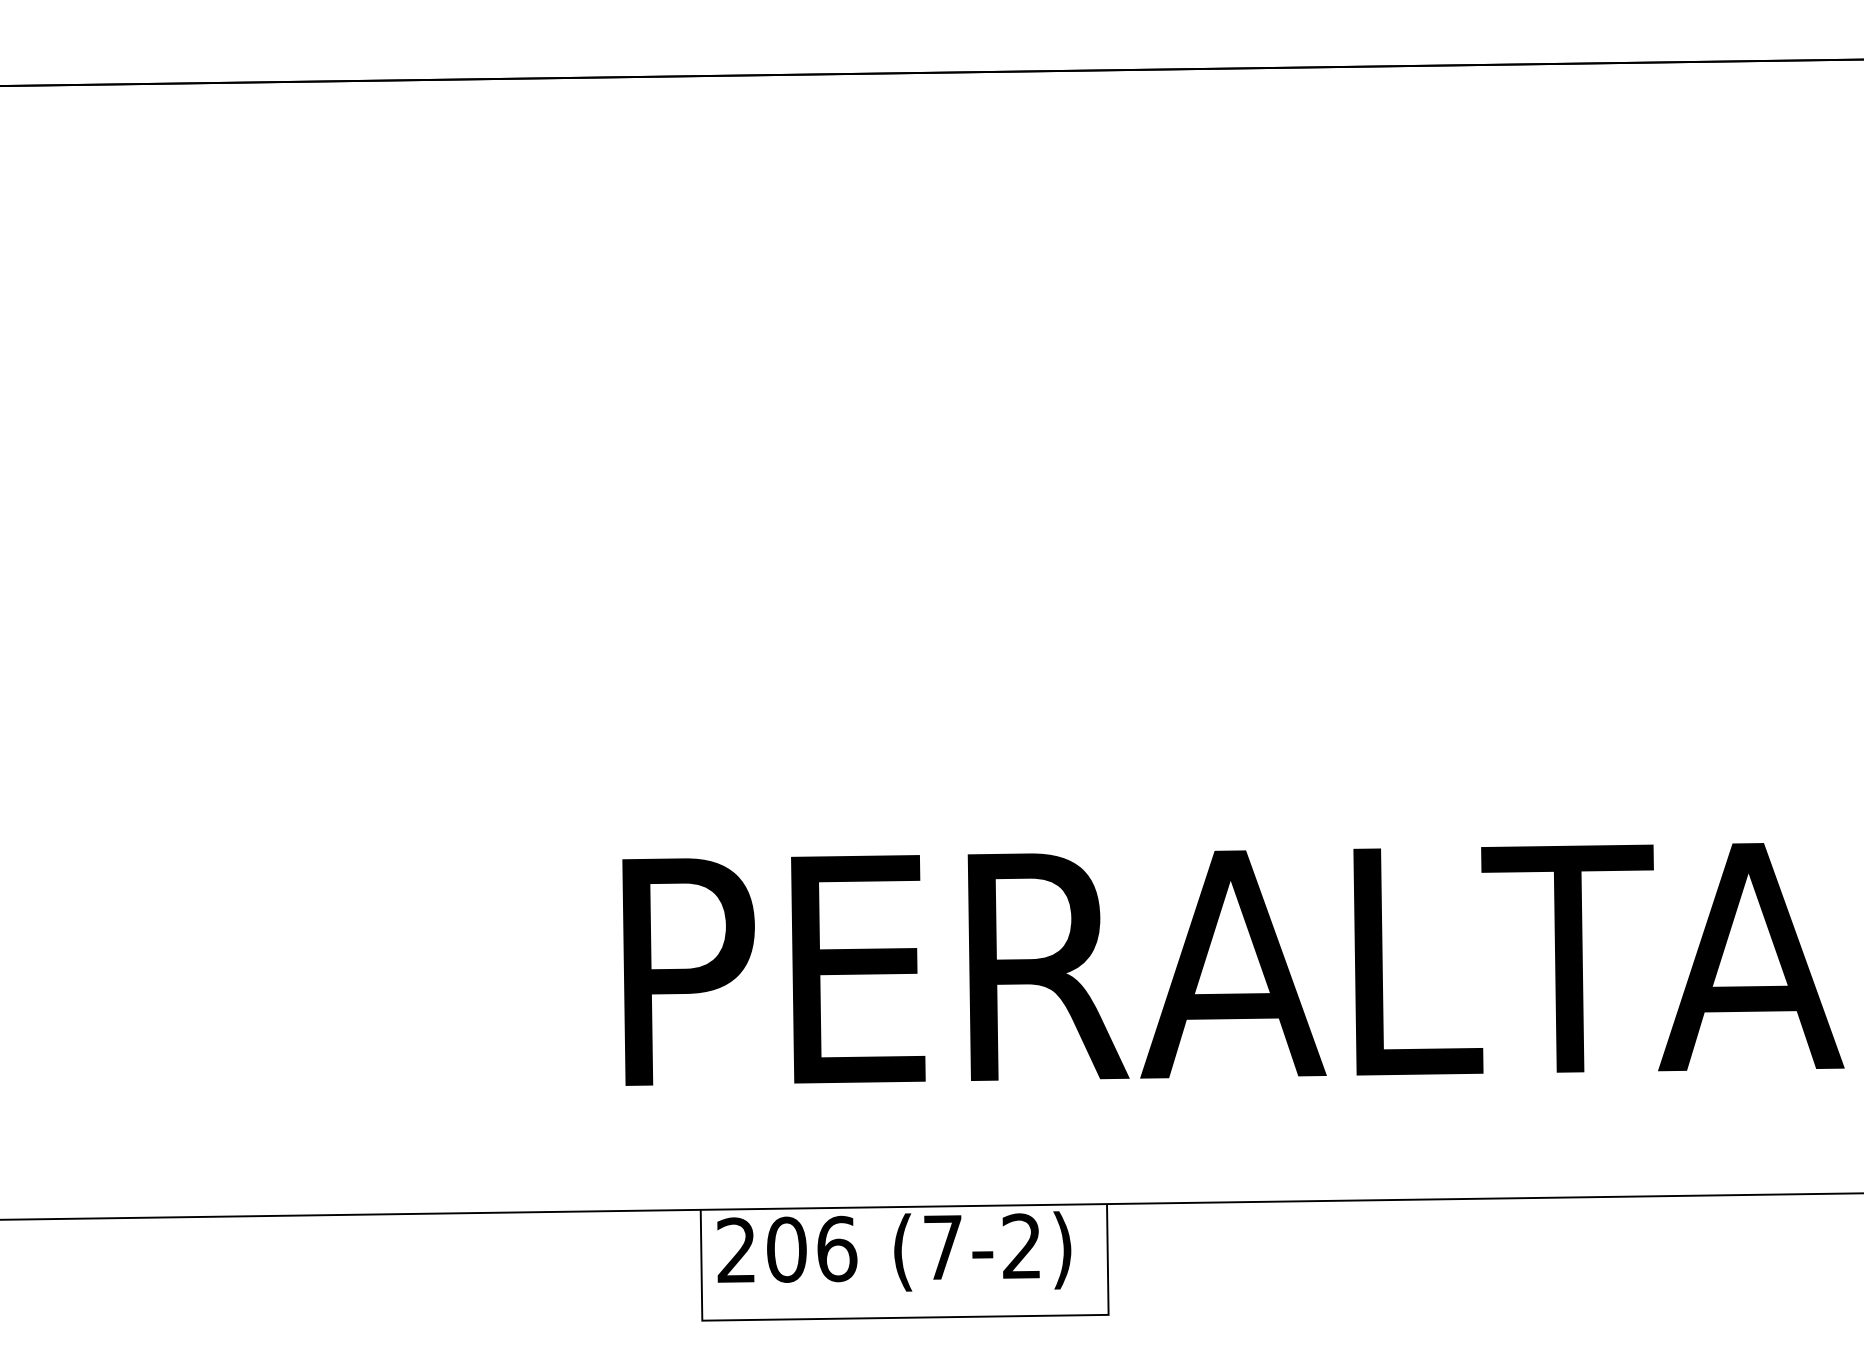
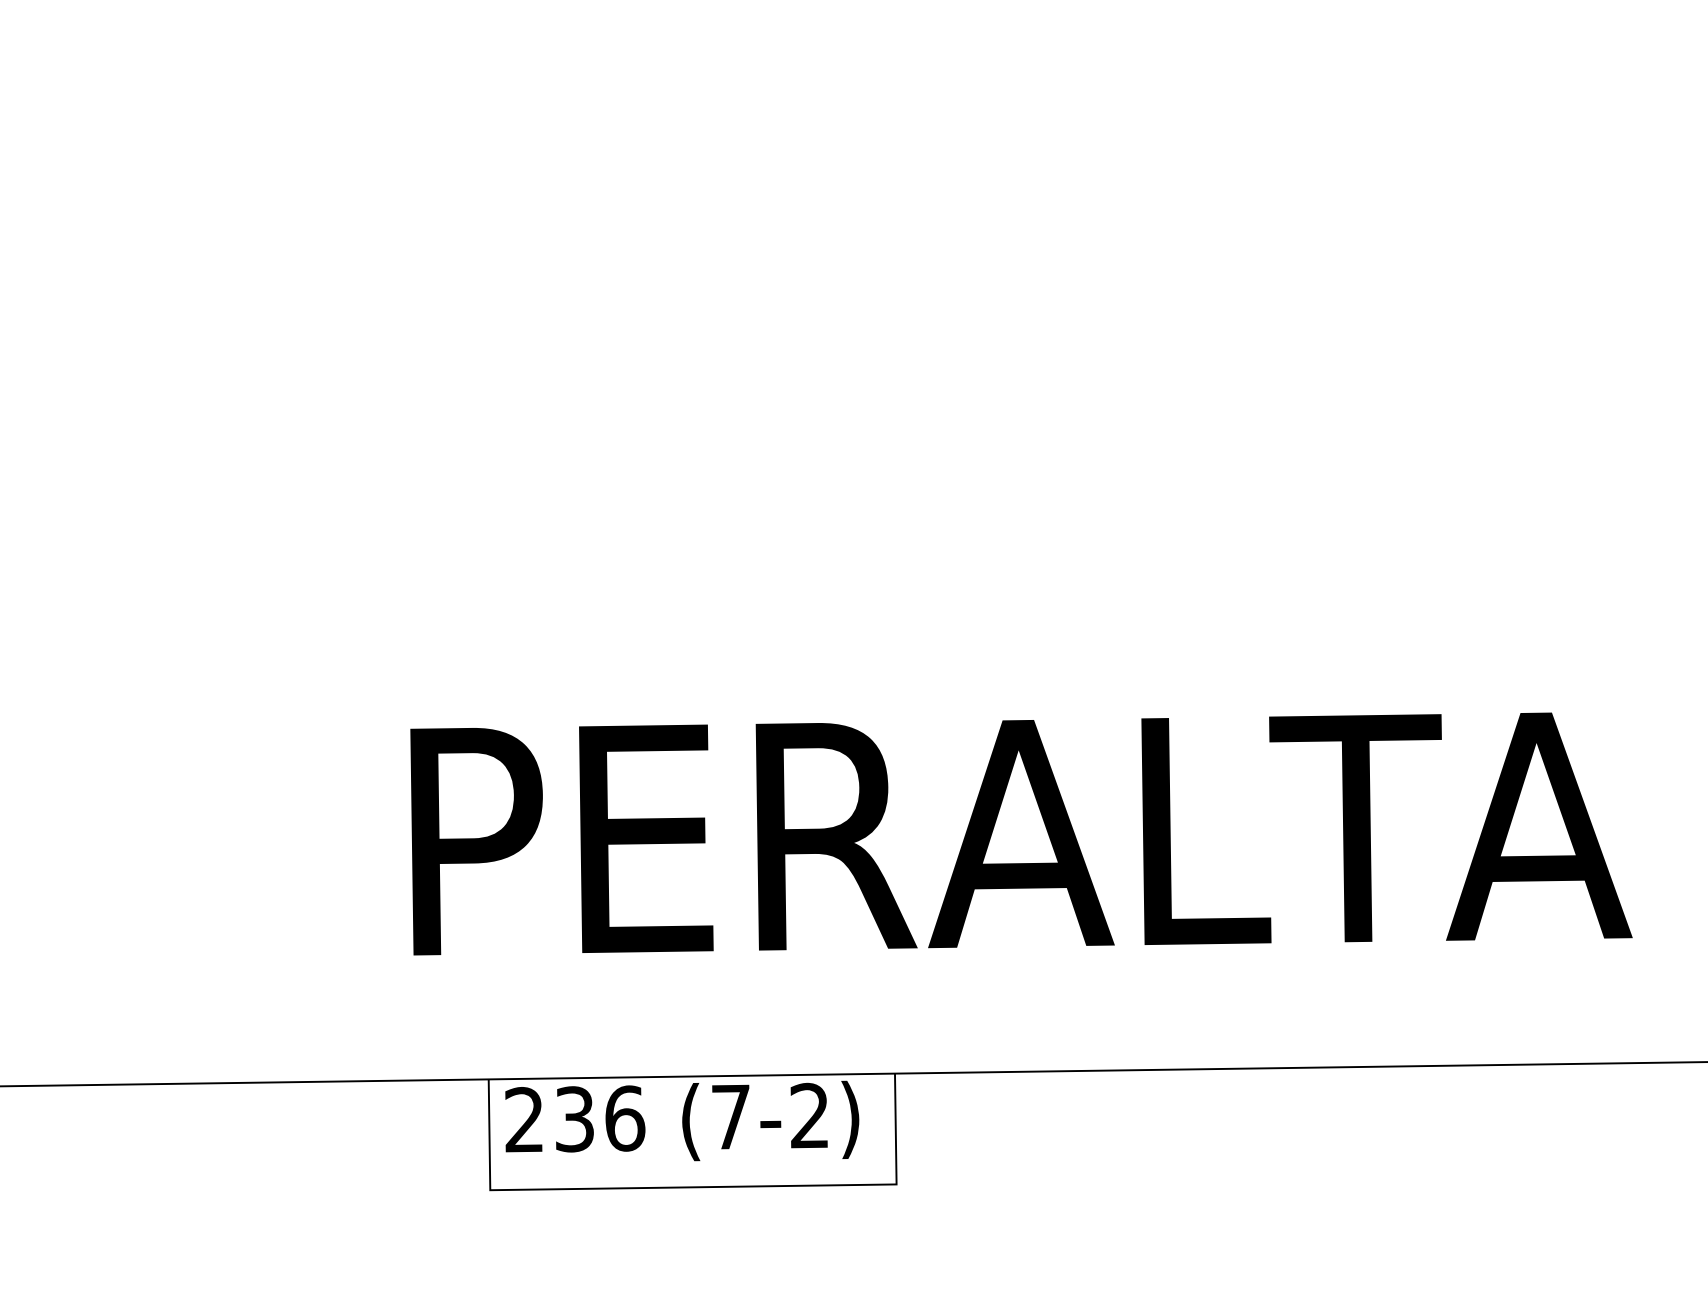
text: (786, 1249) -> (574, 1119), 206 -> 236

